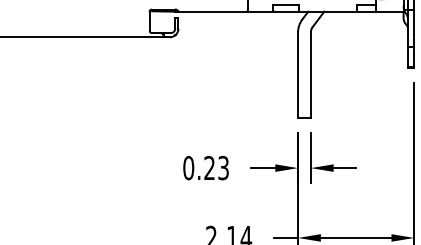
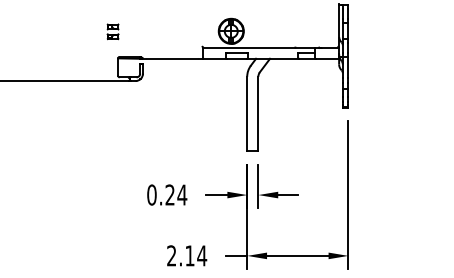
text: (223, 167) -> (182, 194), 0.23 -> 0.24

